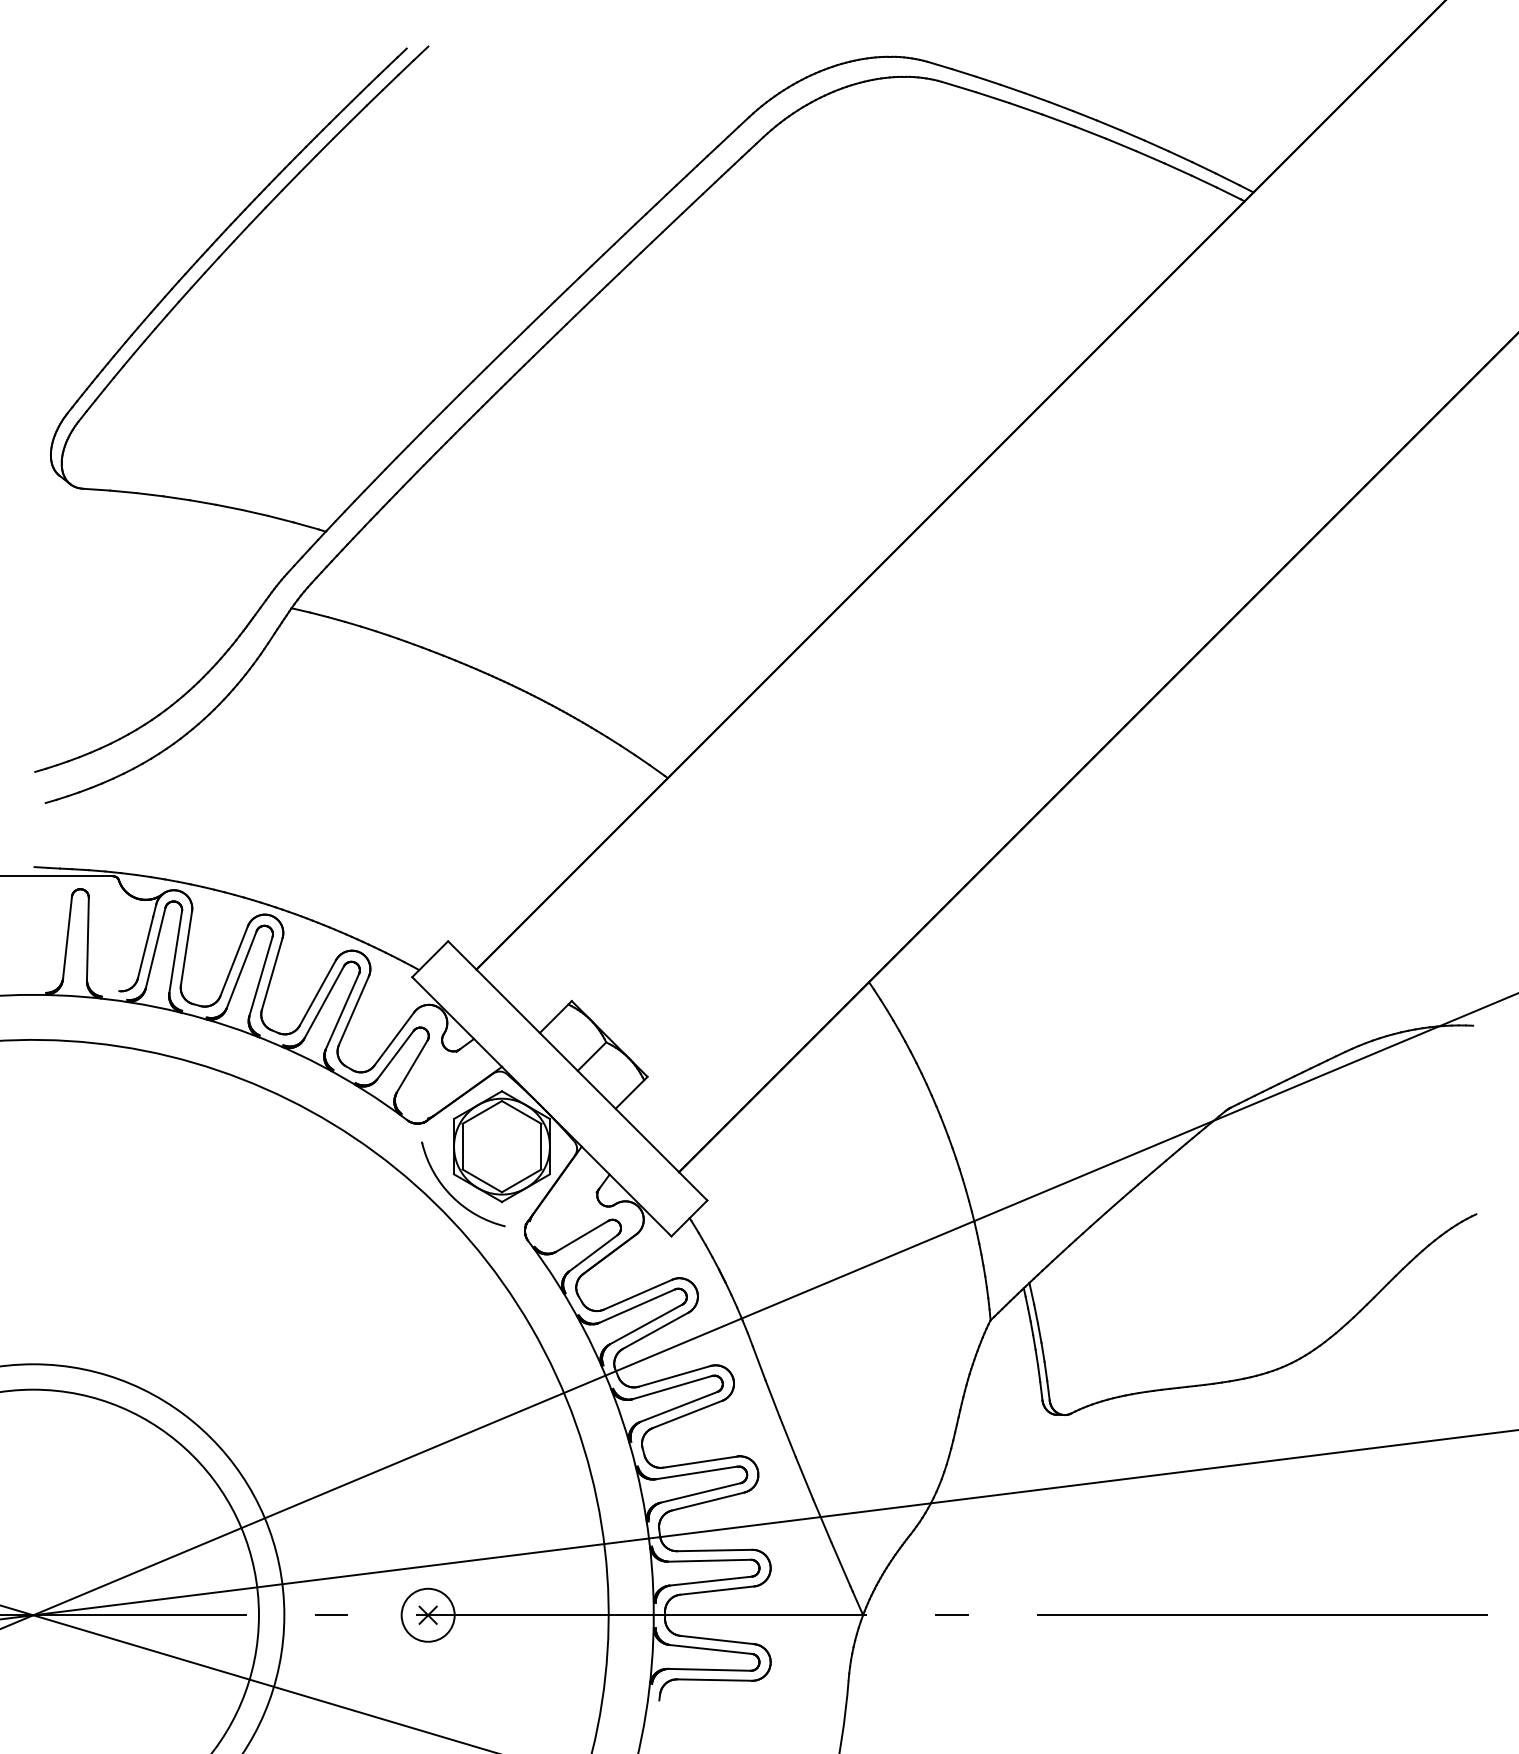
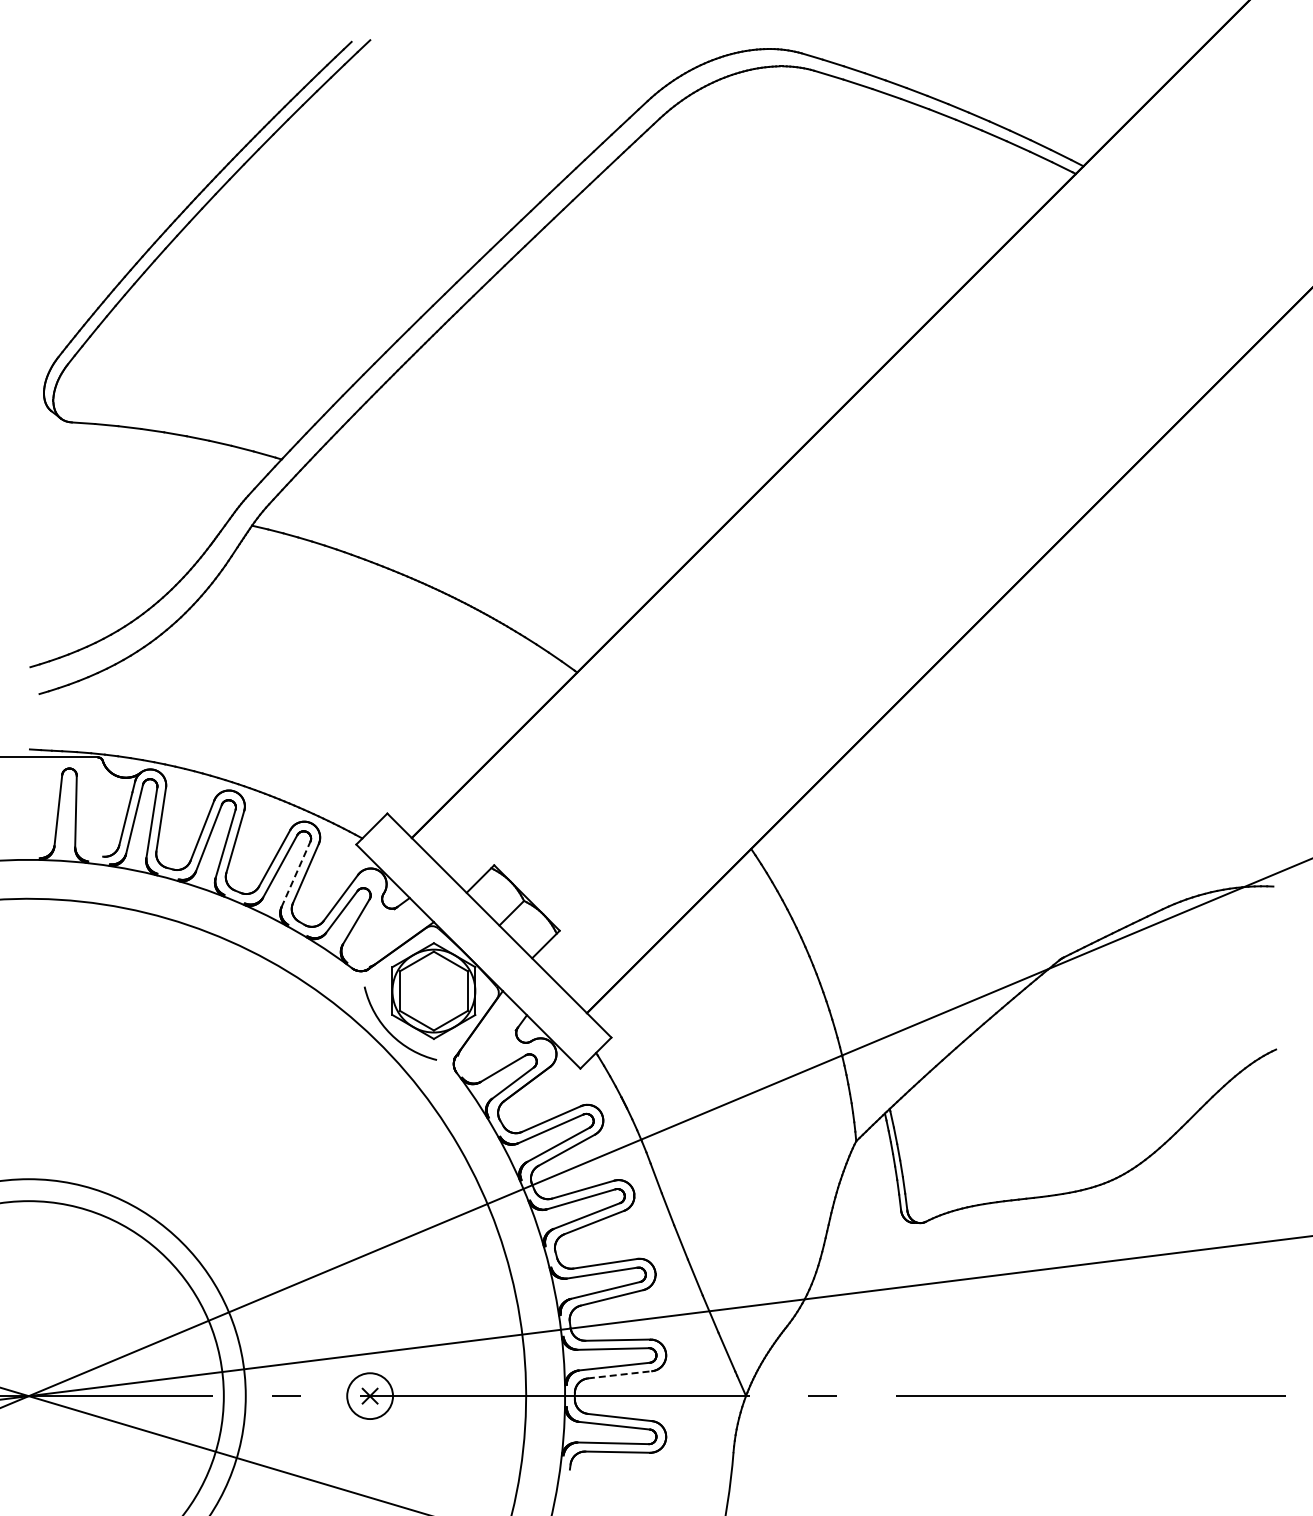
line: (341, 1011) -> (295, 874), solid -> dashed
line: (717, 1590) -> (620, 1374), solid -> dashed

